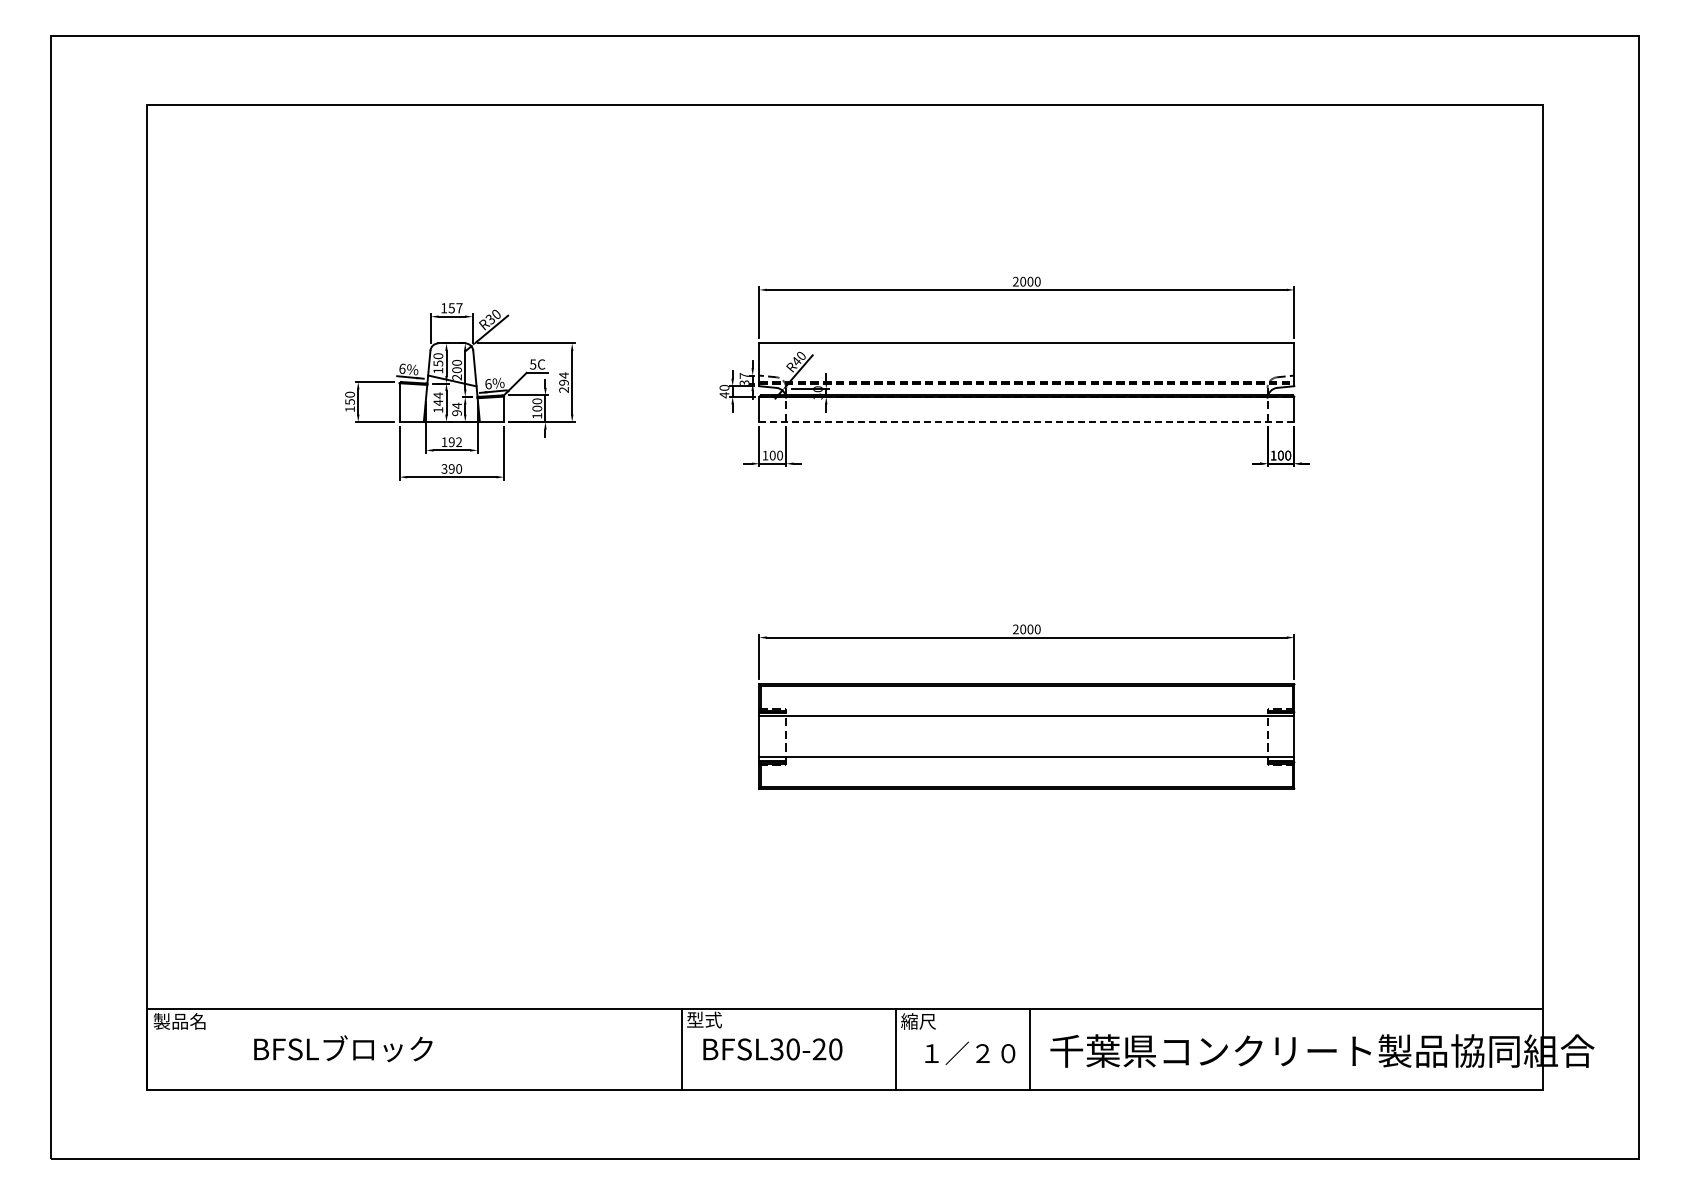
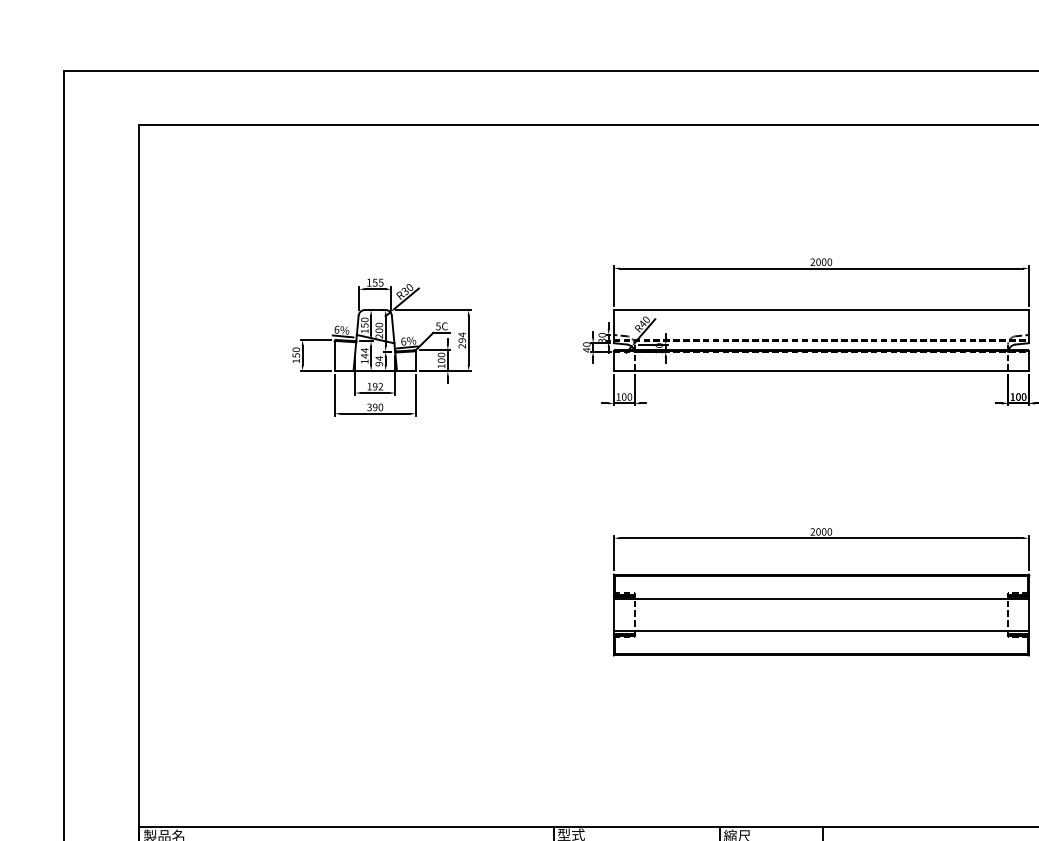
text: (459, 308) -> (381, 282), 157 -> 155
text: (744, 375) -> (602, 334), 37 -> 30
line: (1026, 422) -> (821, 371), dashed -> solid

